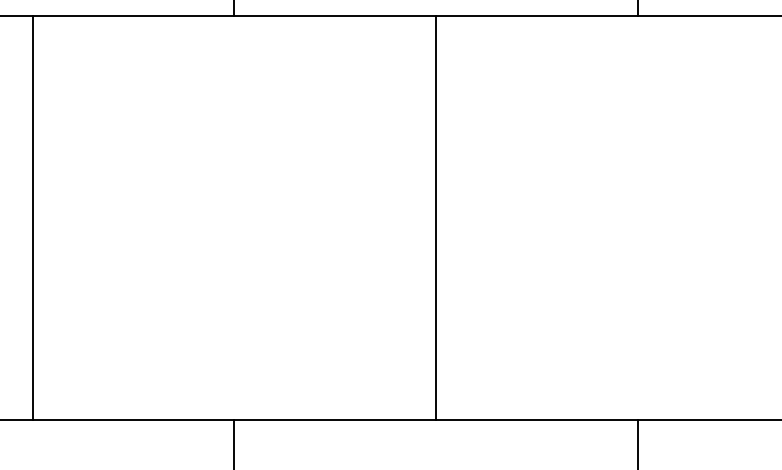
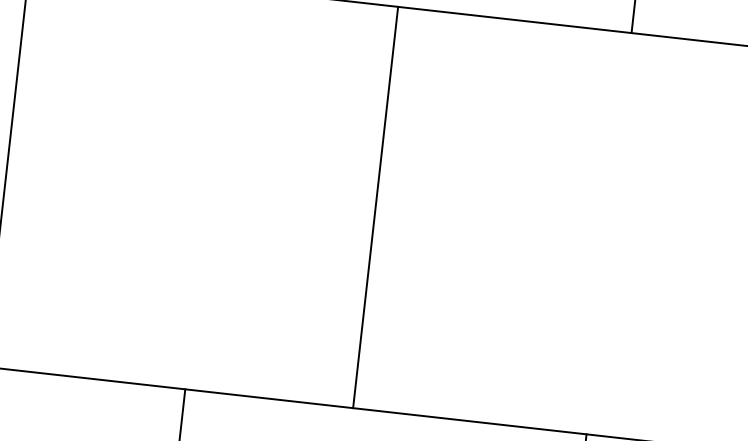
line: (436, 218) -> (375, 207), moved

